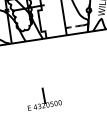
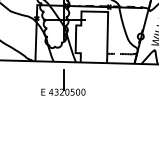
part: (43, 98) -> (63, 82), moved

